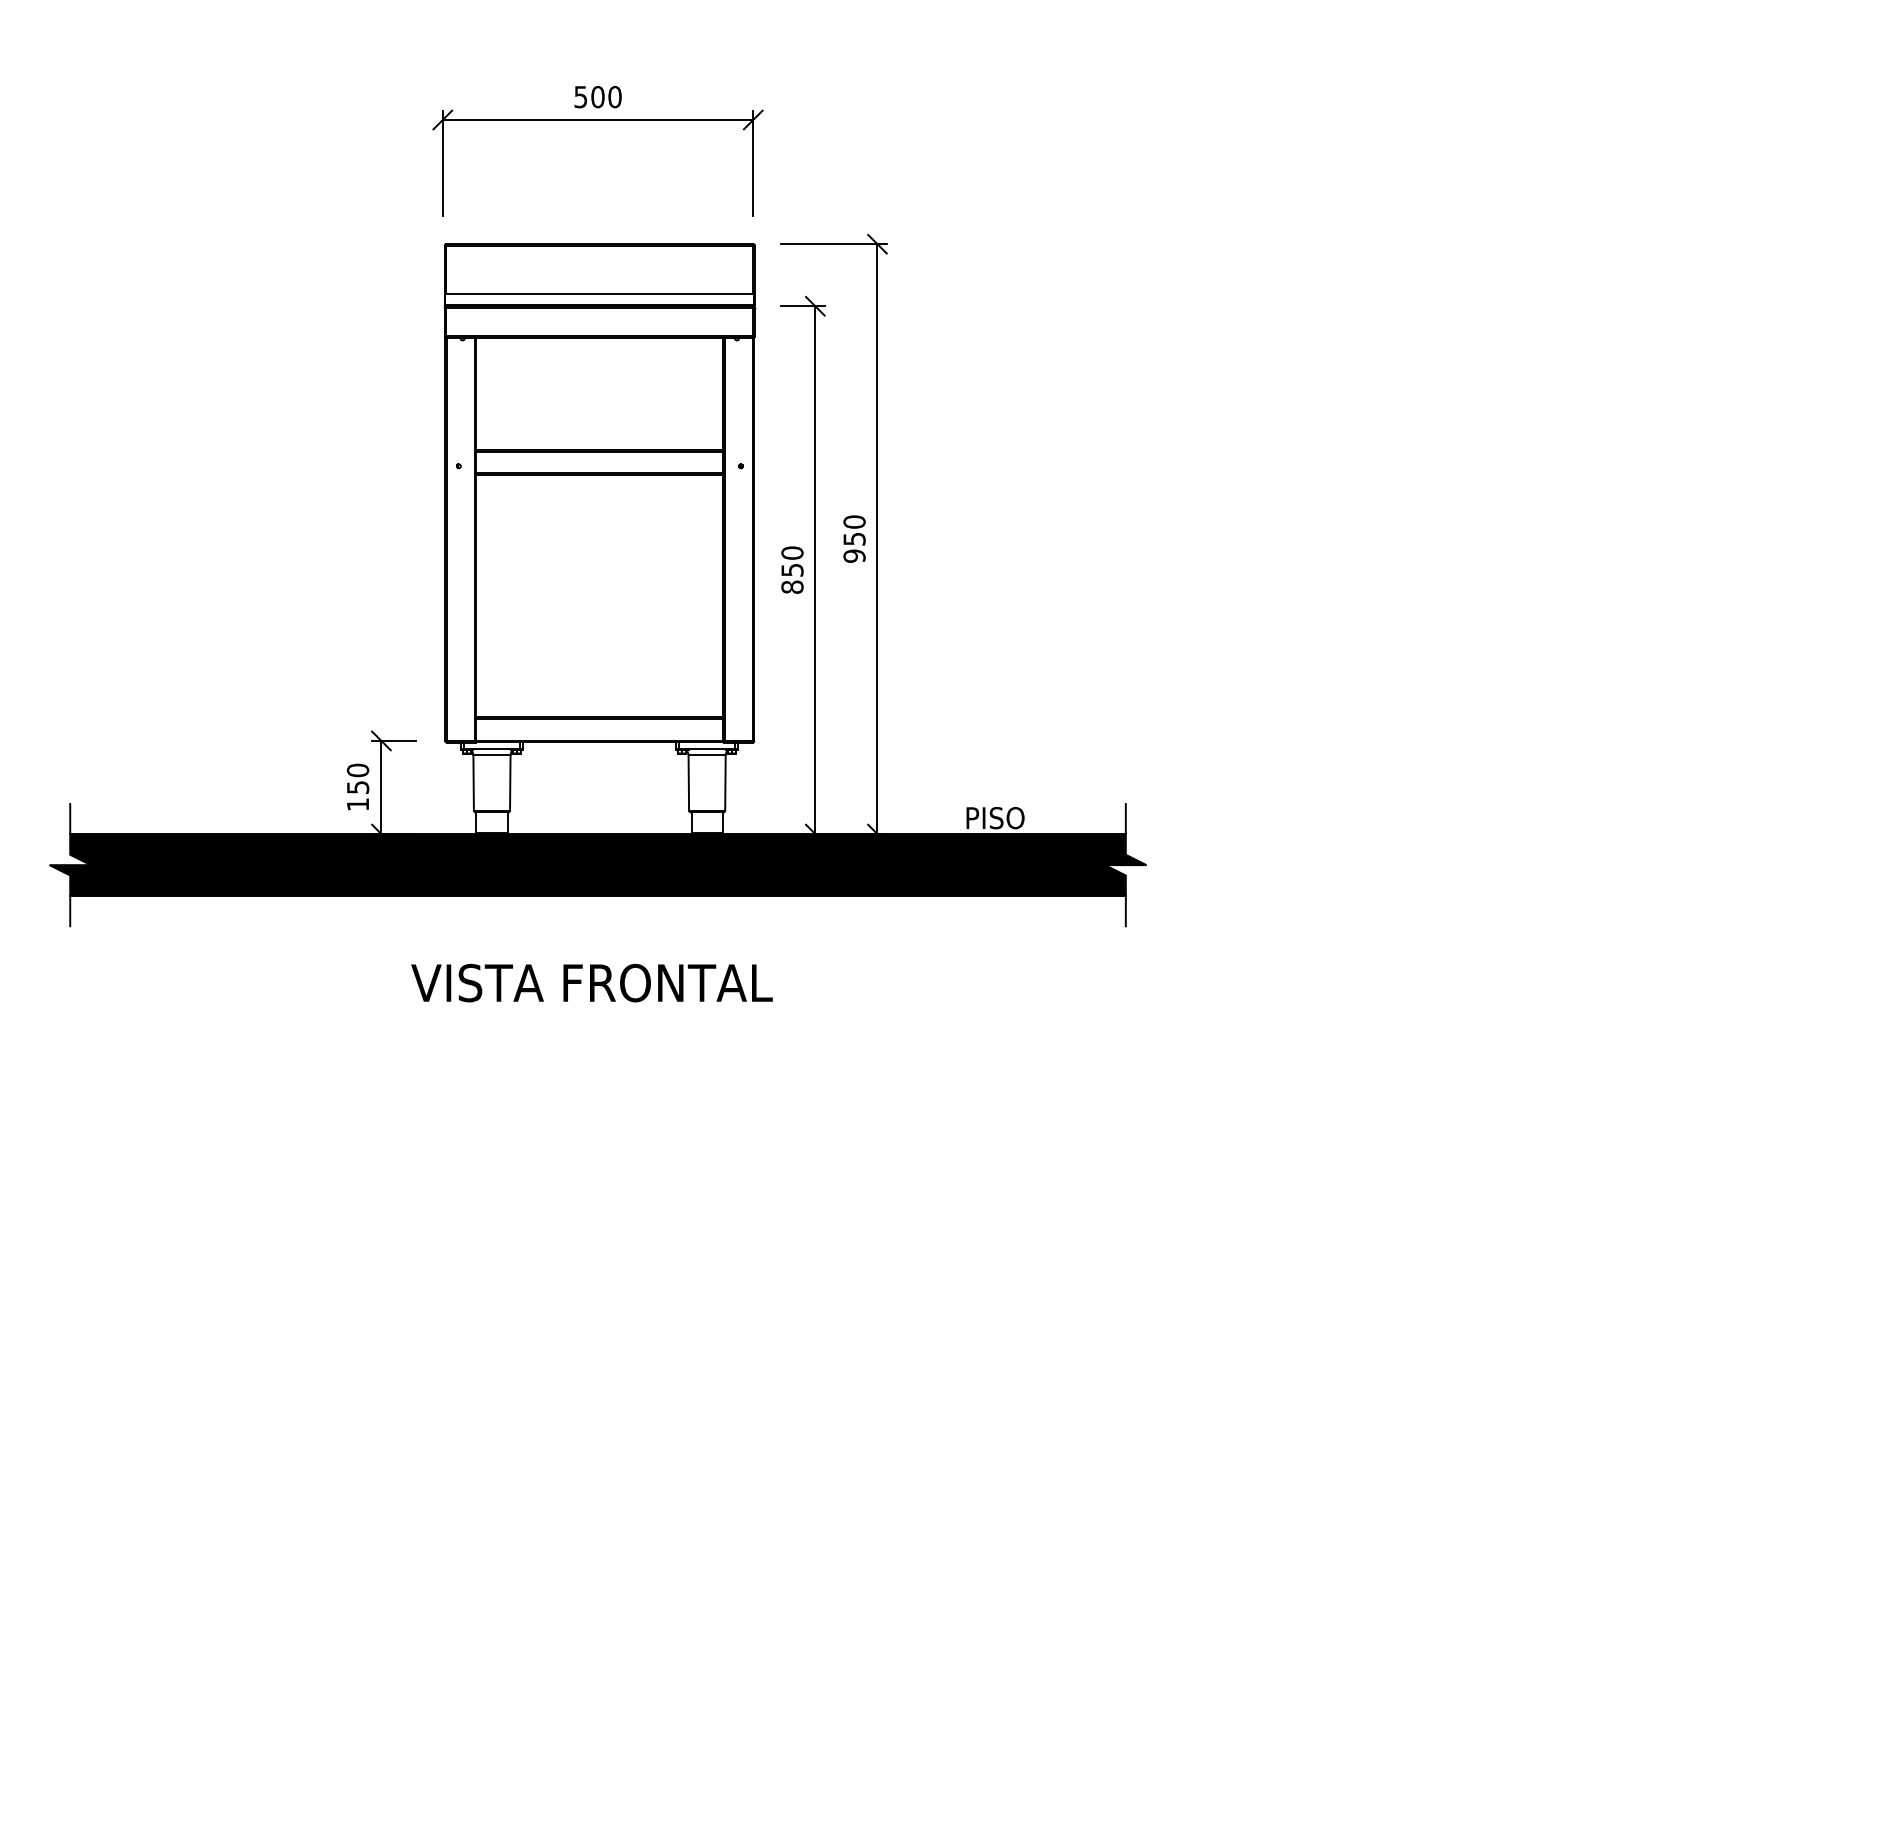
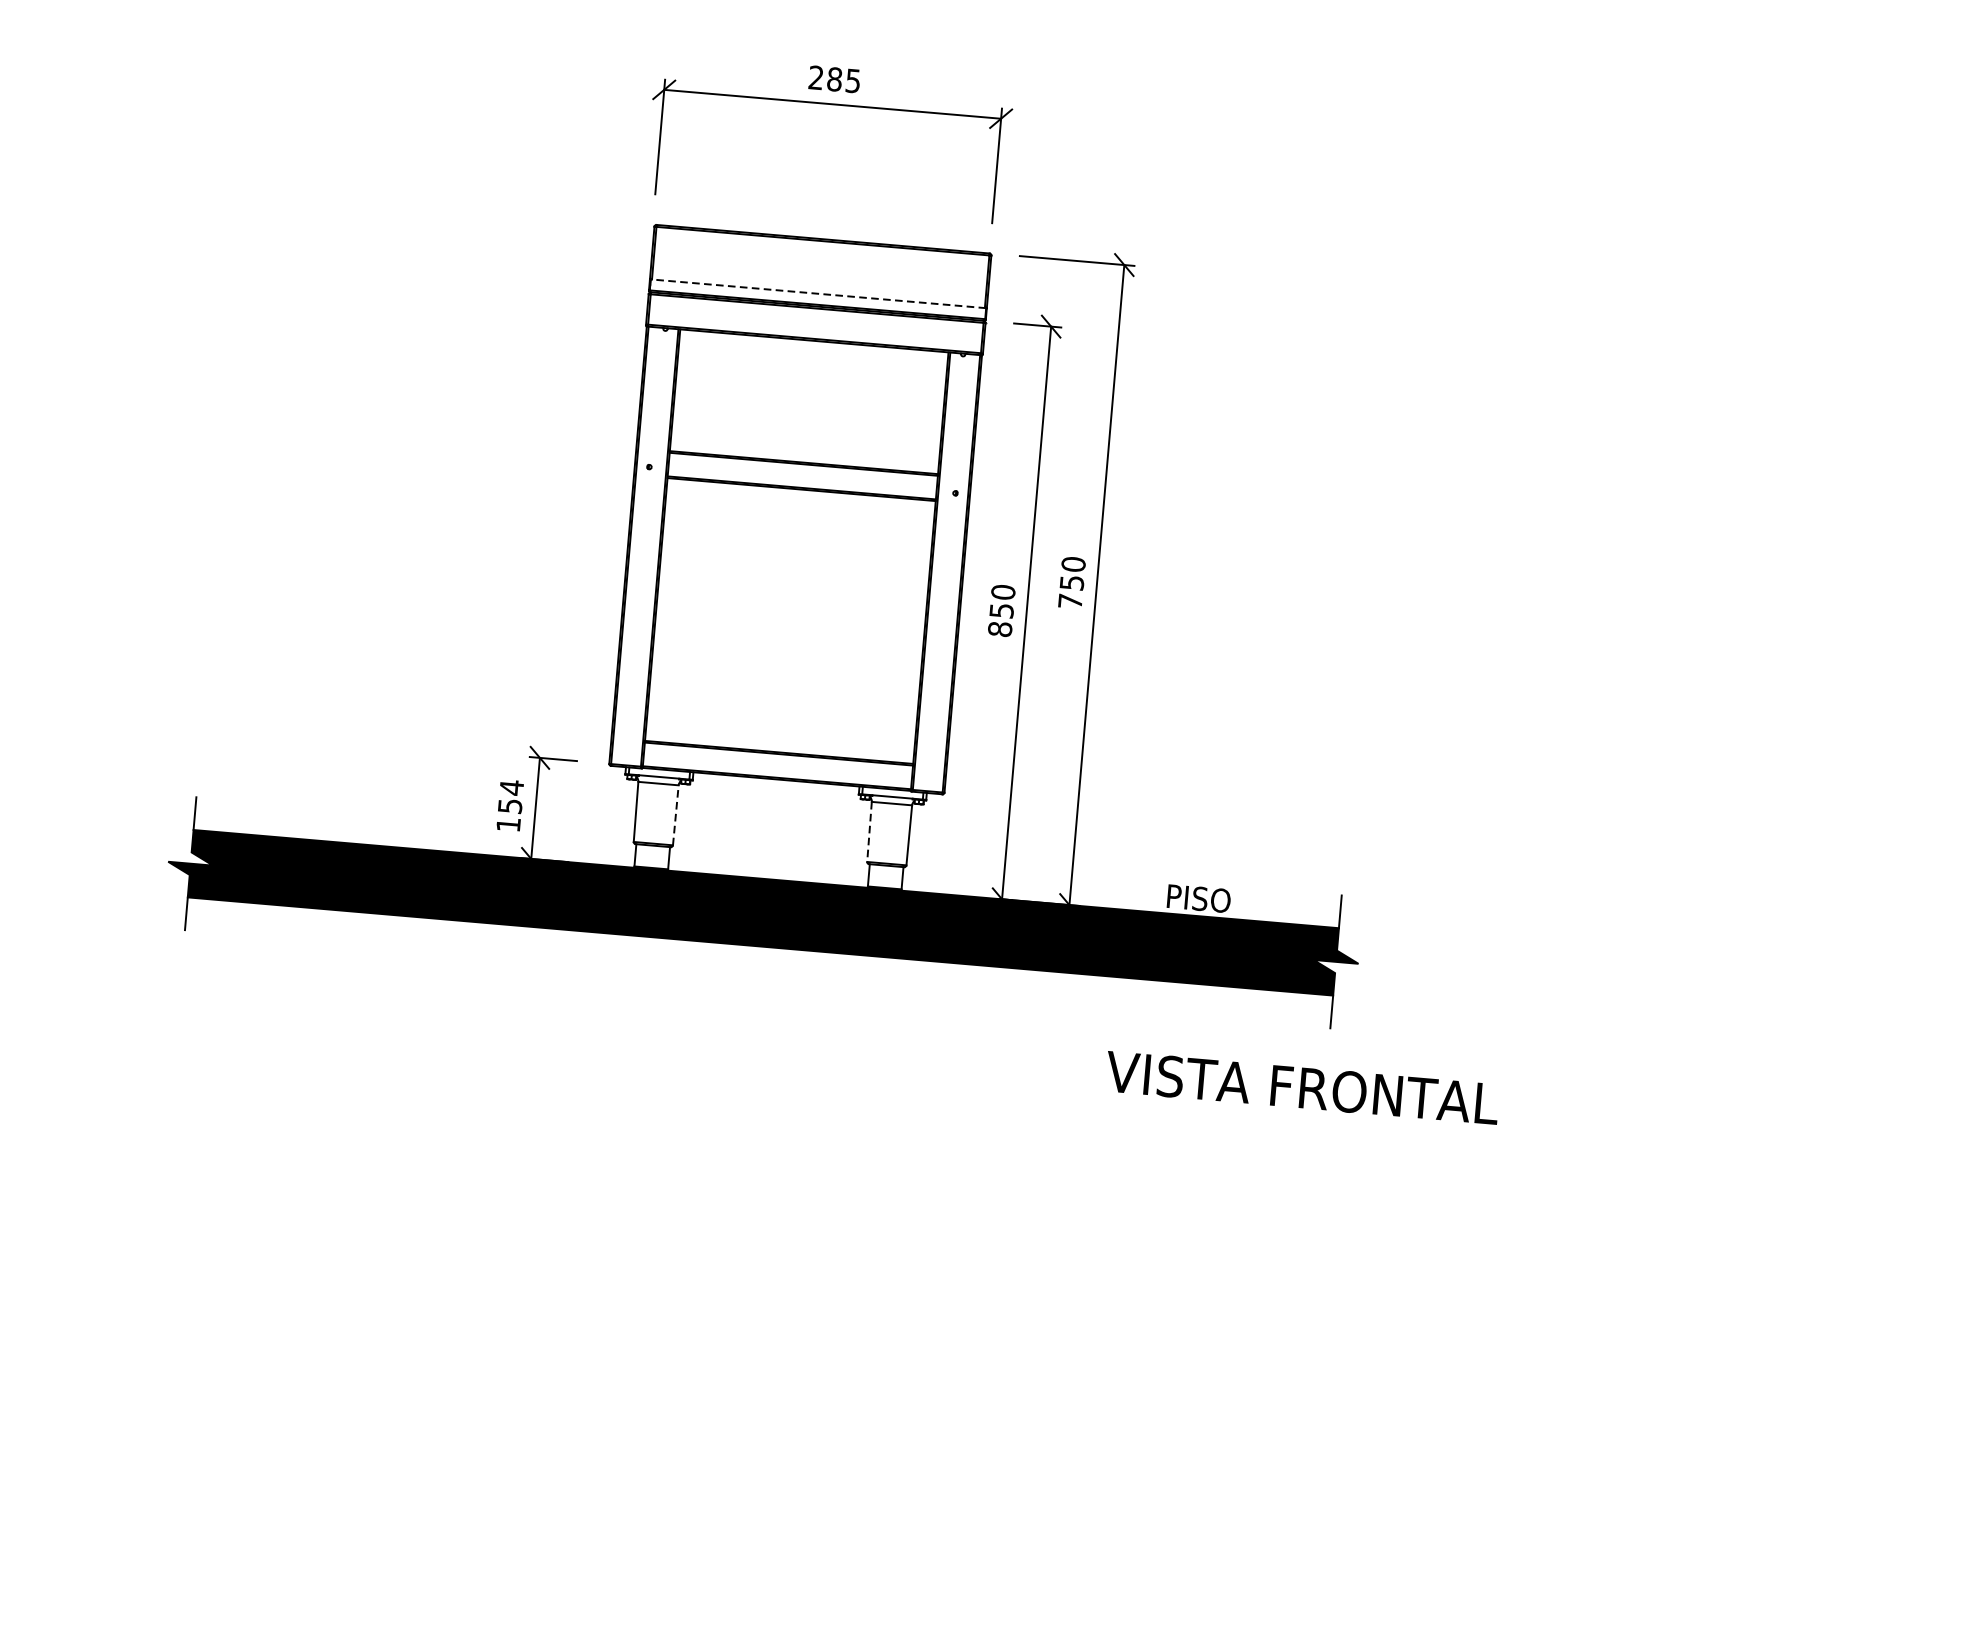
text: (597, 96) -> (834, 78), 500 -> 285
line: (599, 294) -> (818, 293), solid -> dashed
text: (854, 555) -> (1070, 600), 950 -> 750
text: (357, 770) -> (511, 787), 150 -> 154
line: (510, 782) -> (676, 814), solid -> dashed
line: (688, 782) -> (869, 831), solid -> dashed
text: (591, 982) -> (1301, 1087), moved

